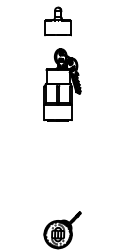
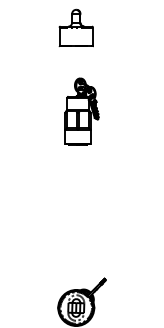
part: (62, 84) -> (82, 110), size x0.7

